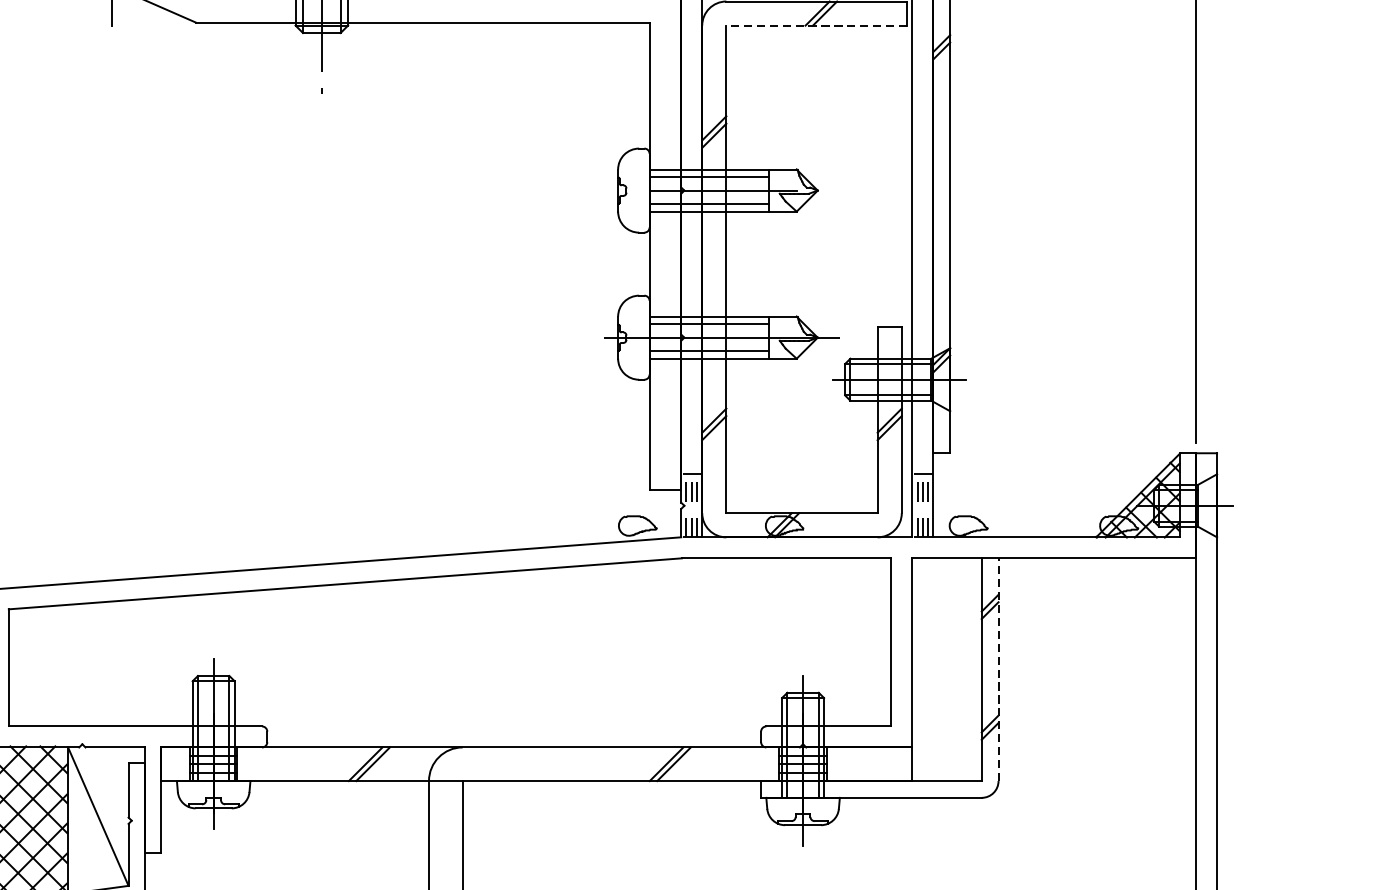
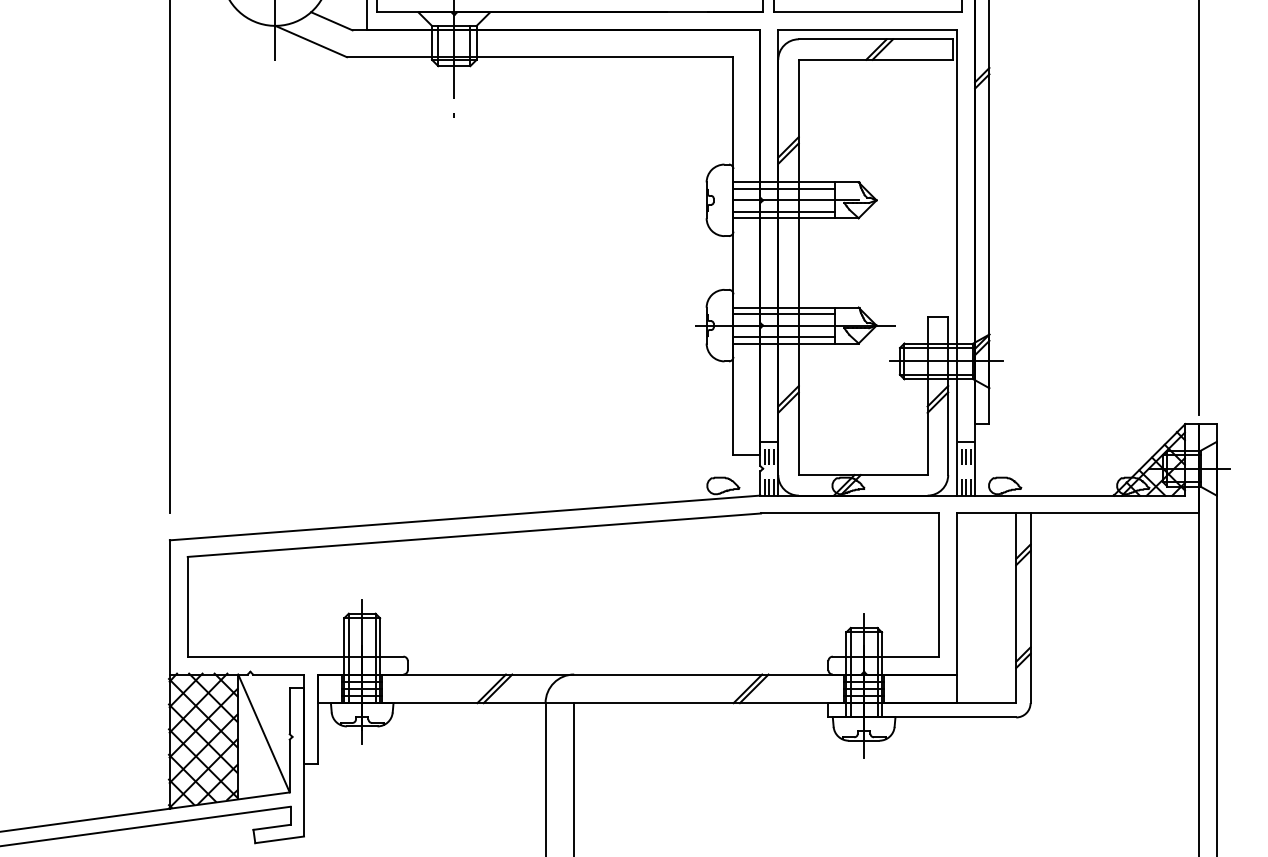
line: (816, 25) -> (875, 59), dashed -> solid
line: (998, 669) -> (1030, 608), dashed -> solid

